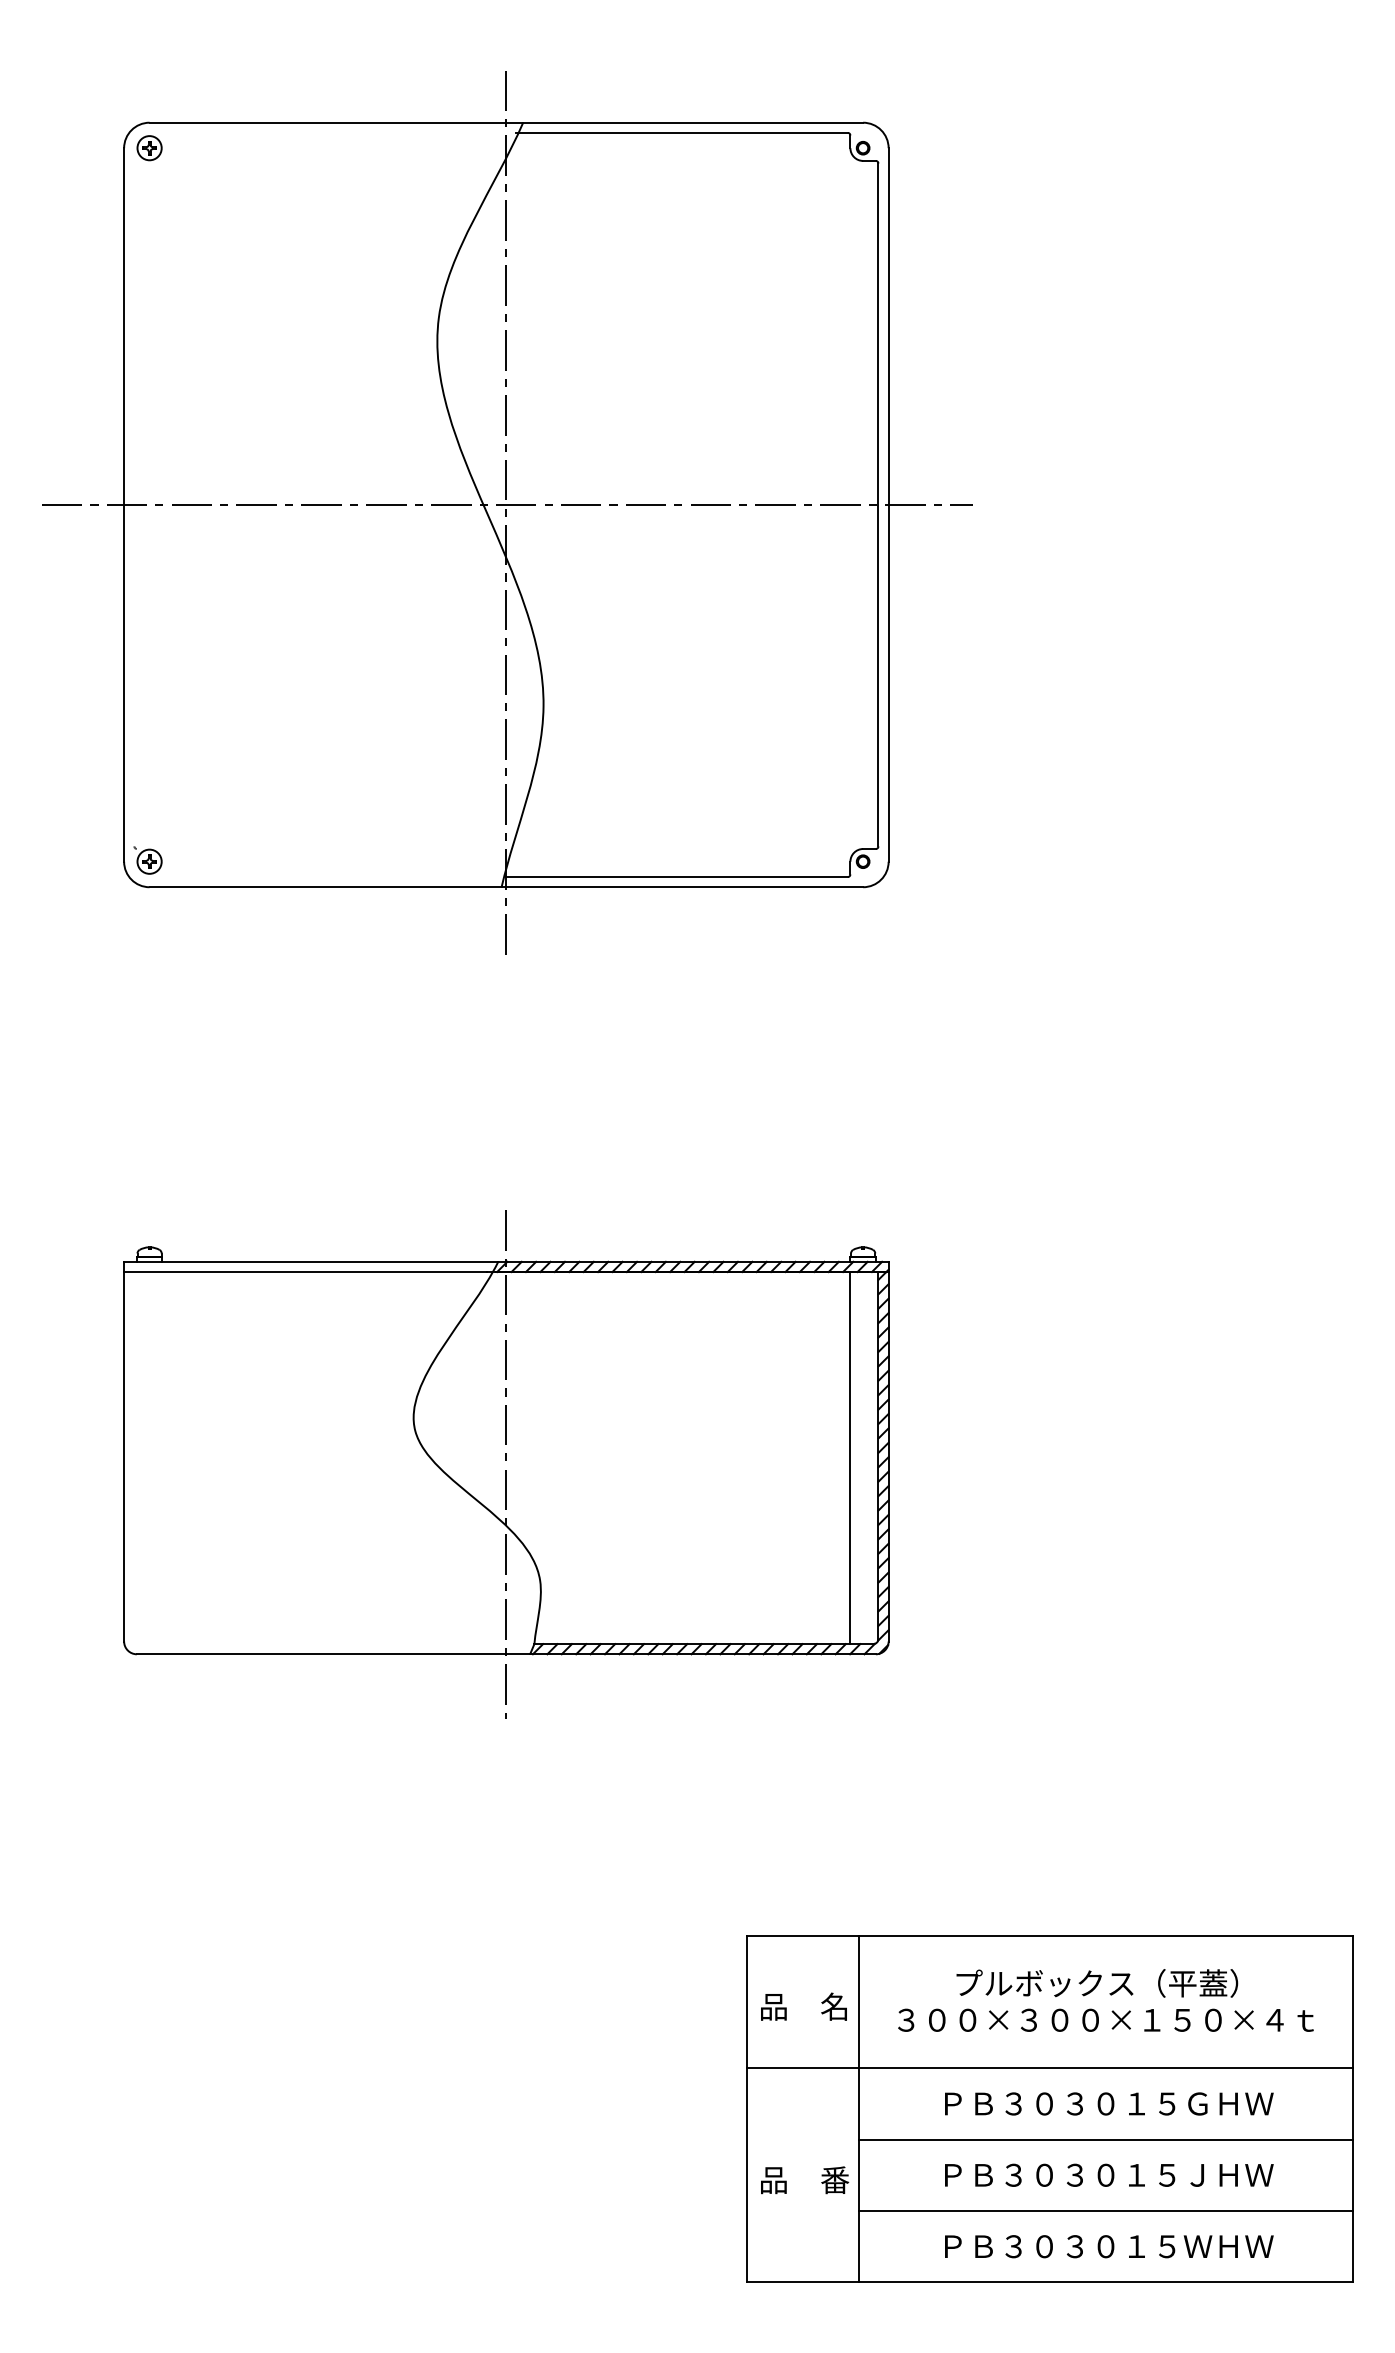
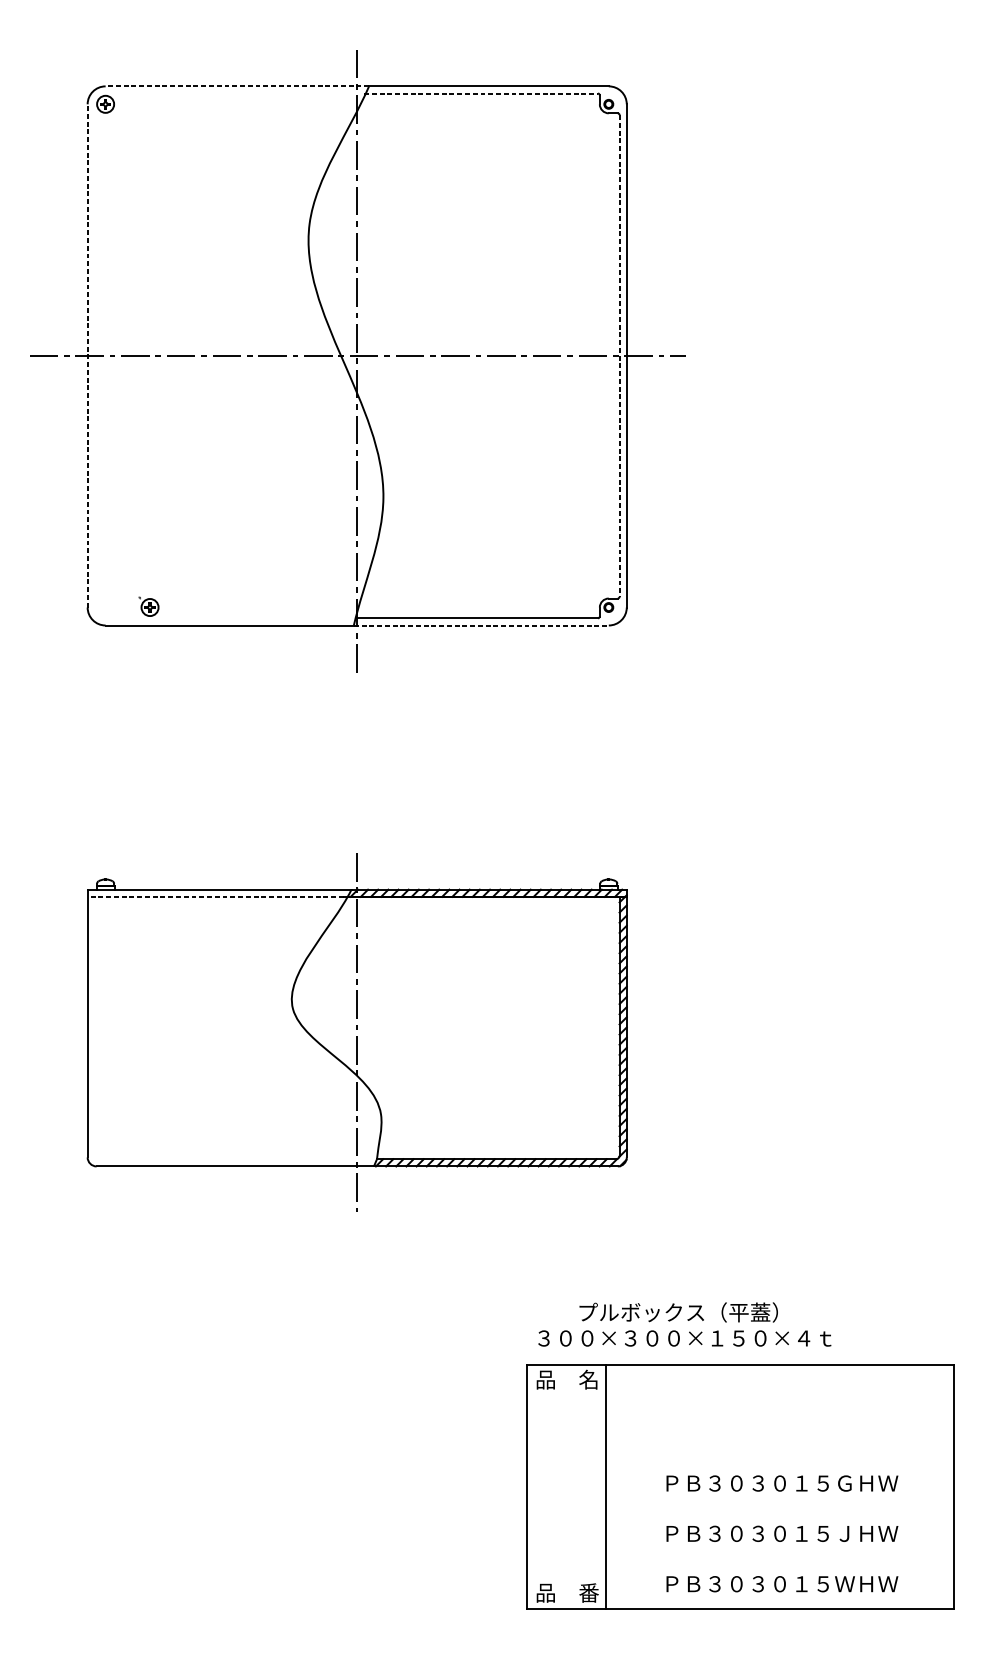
line: (336, 122) -> (237, 86), solid -> dashed
line: (682, 132) -> (481, 93), solid -> dashed
line: (124, 504) -> (87, 355), solid -> dashed
line: (878, 505) -> (619, 356), solid -> dashed
part: (147, 860) -> (148, 606), moved
line: (682, 887) -> (481, 625), solid -> dashed
line: (305, 1272) -> (215, 897), solid -> dashed
line: (850, 1458) -> (599, 1028), removed
text: (1105, 2000) -> (684, 1324), moved
text: (803, 2006) -> (566, 1379), moved
line: (1049, 2068) -> (740, 1458), removed
line: (1105, 2139) -> (779, 1508), removed
text: (805, 2180) -> (568, 1593), moved
line: (1105, 2211) -> (779, 1559), removed

